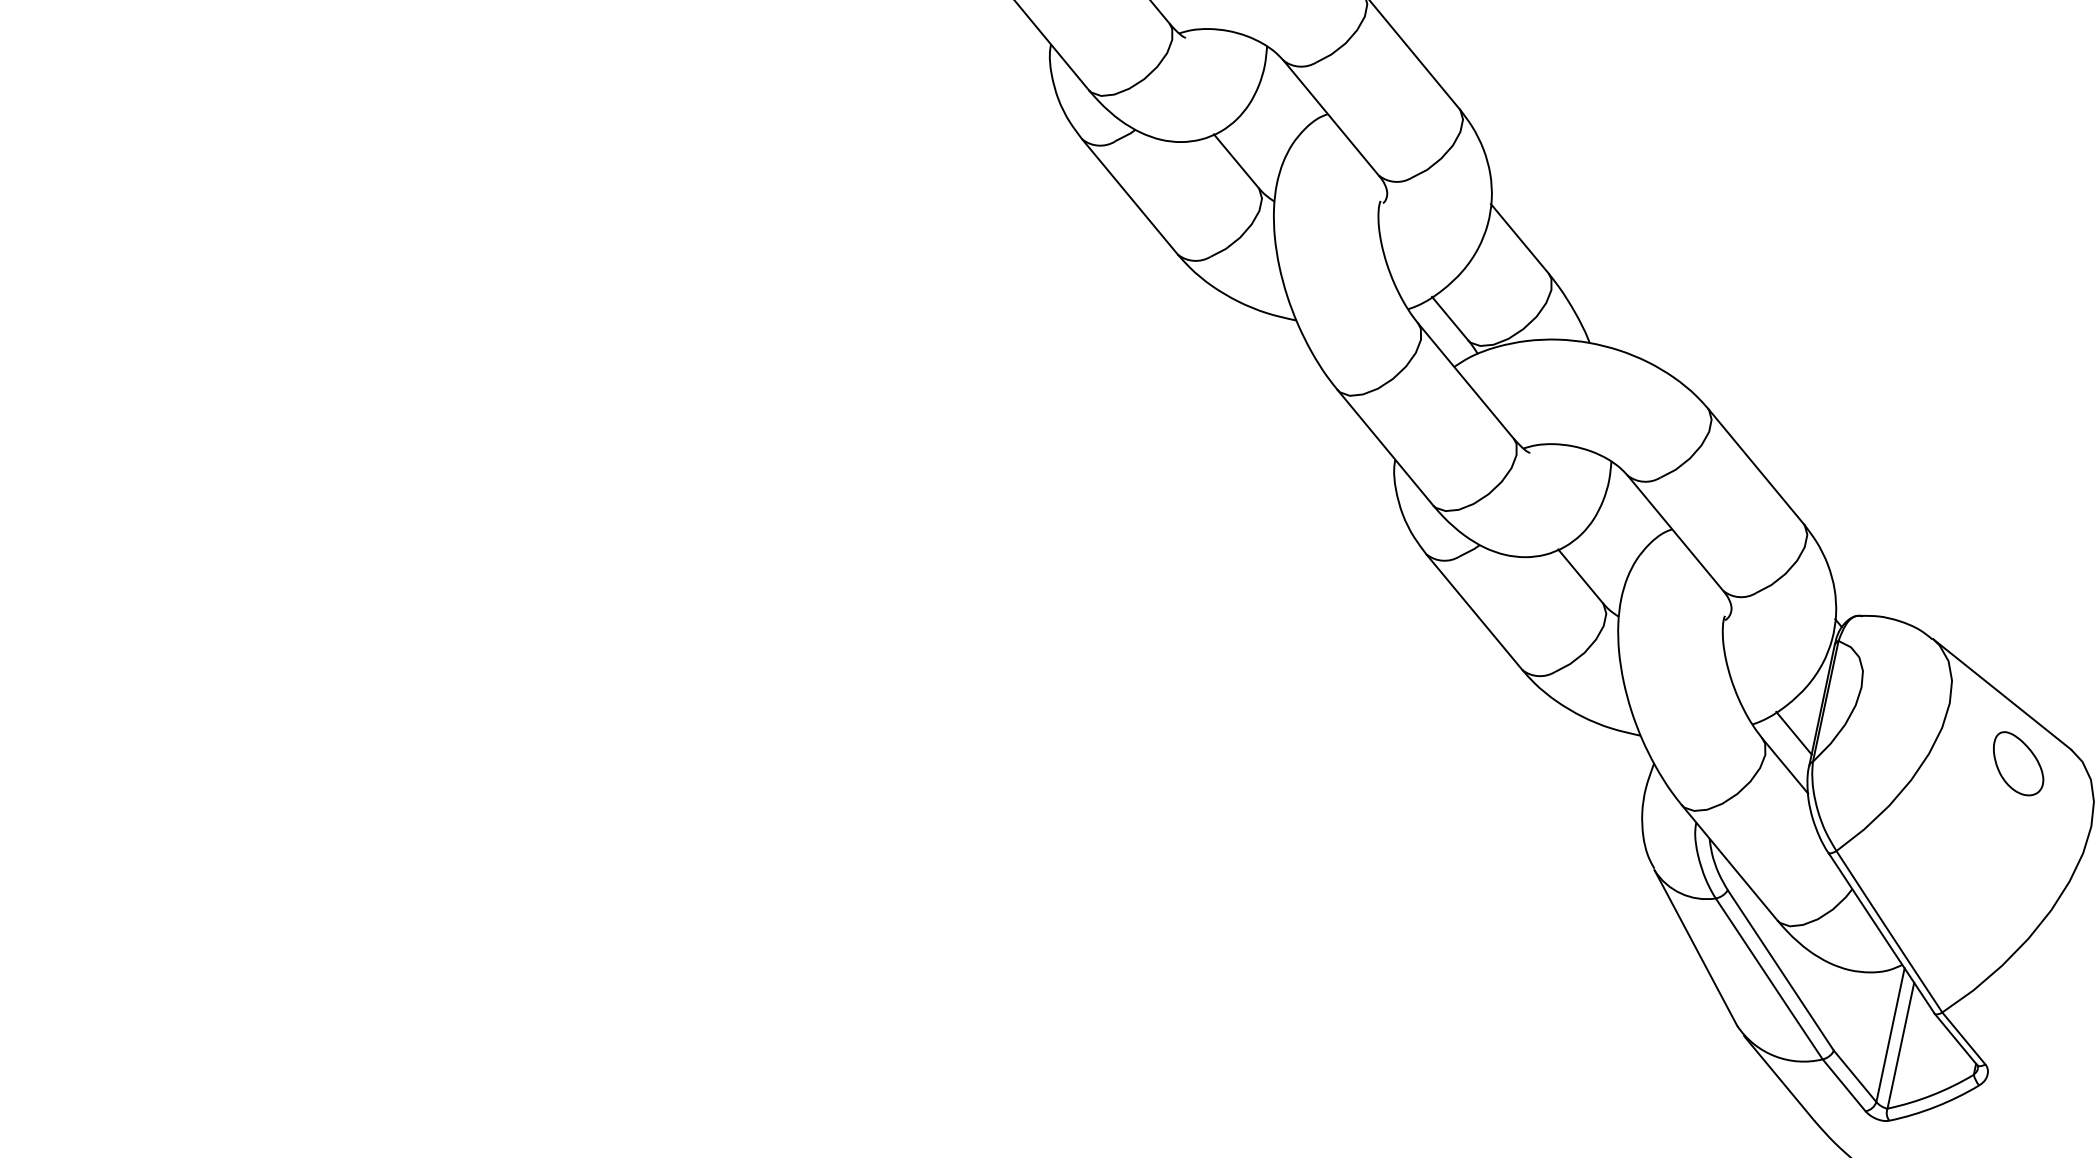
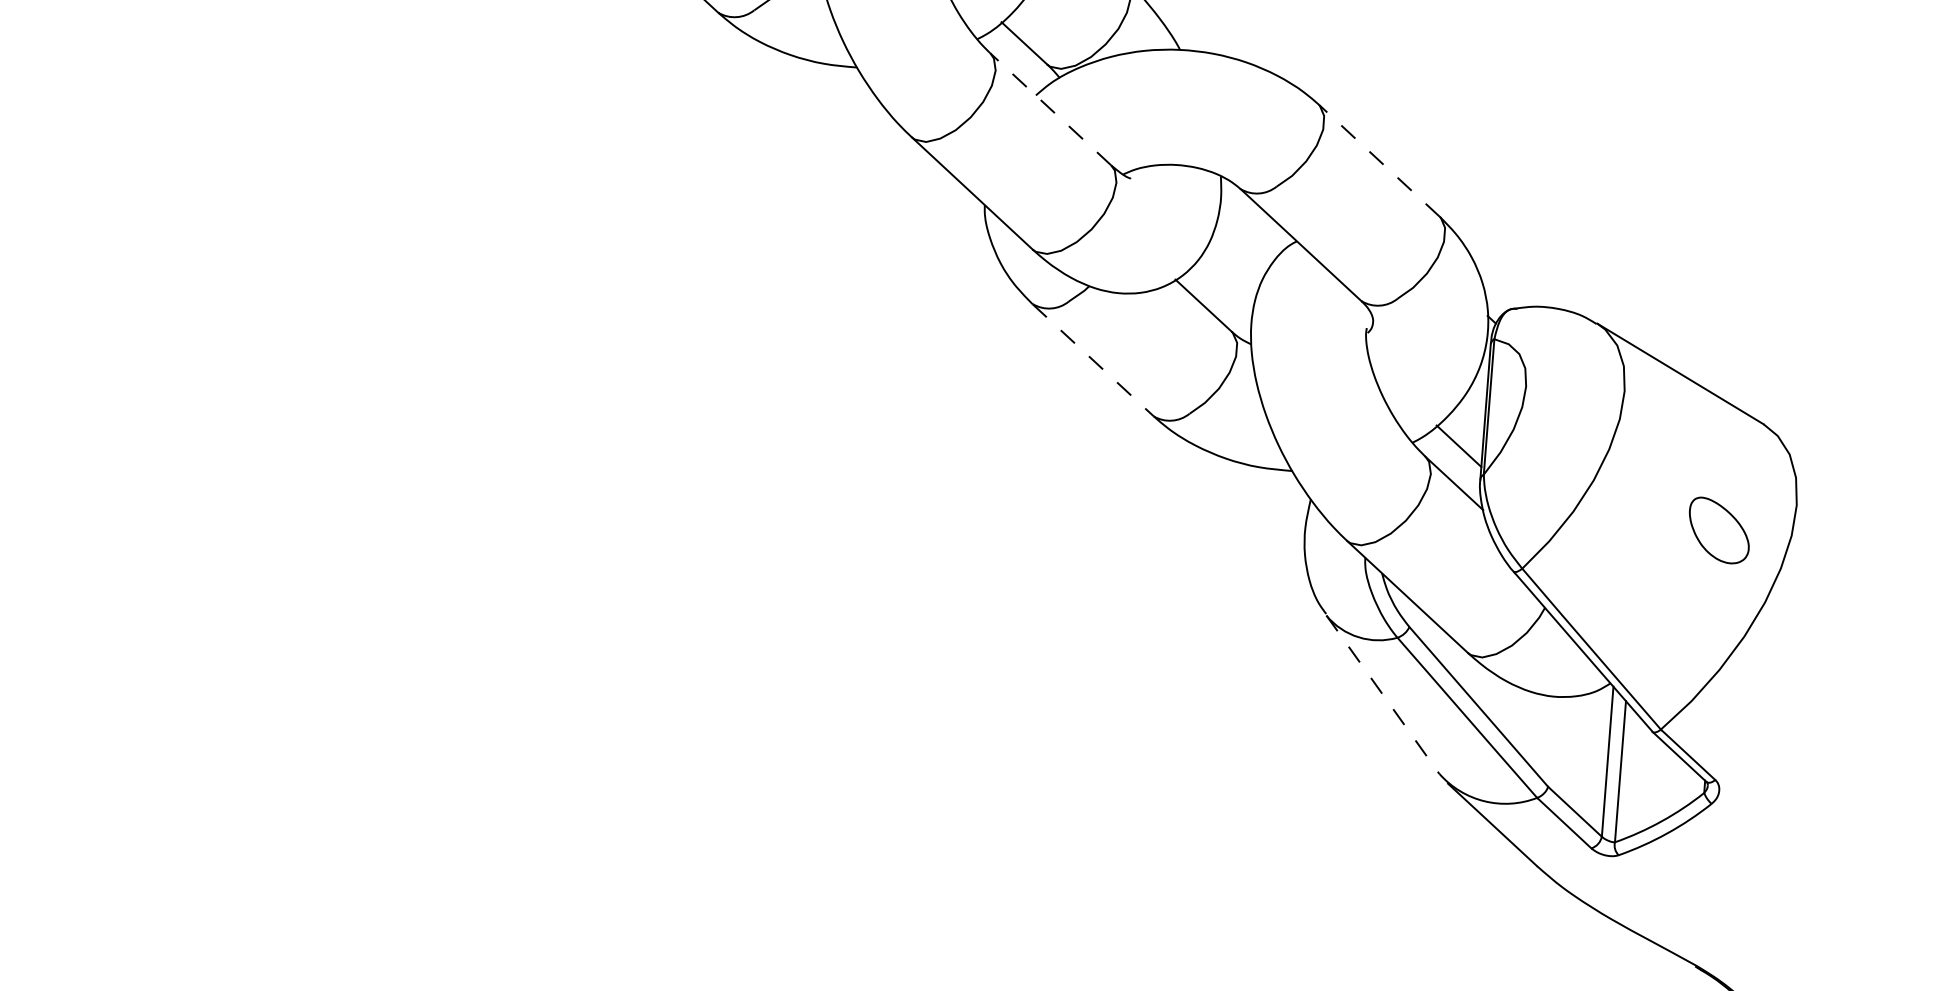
line: (1465, 381) -> (1050, 109), solid -> dashed
line: (1756, 466) -> (1379, 160), solid -> dashed
line: (1474, 612) -> (1093, 360), solid -> dashed
part: (2018, 763) -> (1719, 529), moved
line: (1696, 948) -> (1383, 695), solid -> dashed

